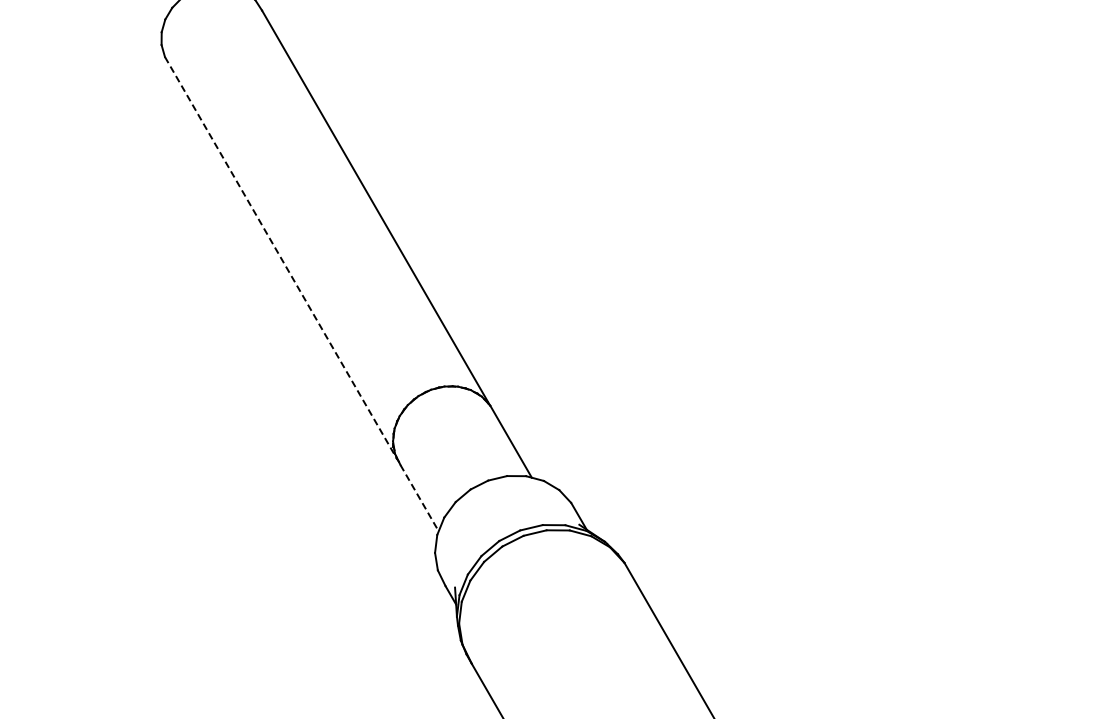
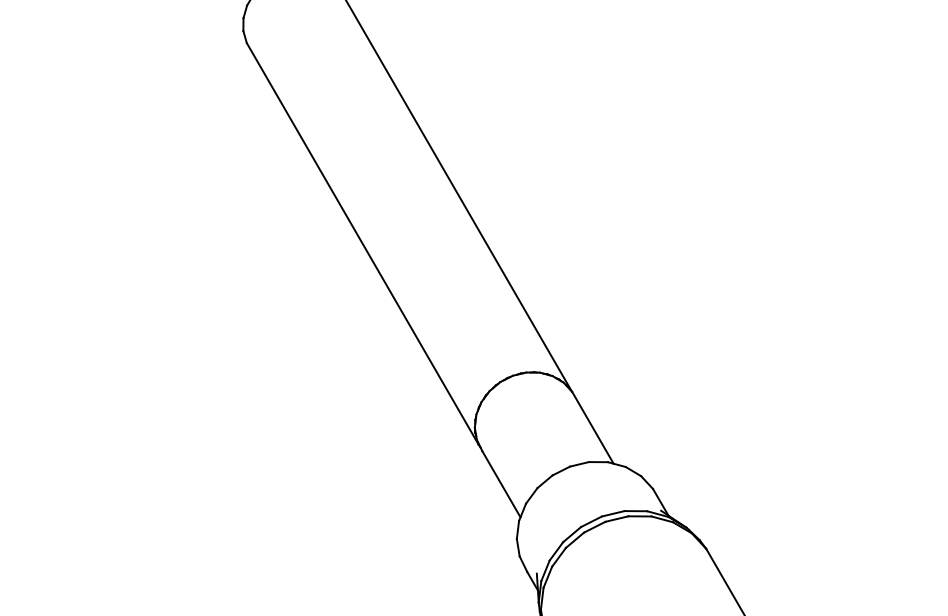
line: (280, 257) -> (362, 243), dashed -> solid
line: (419, 498) -> (501, 484), dashed -> solid

